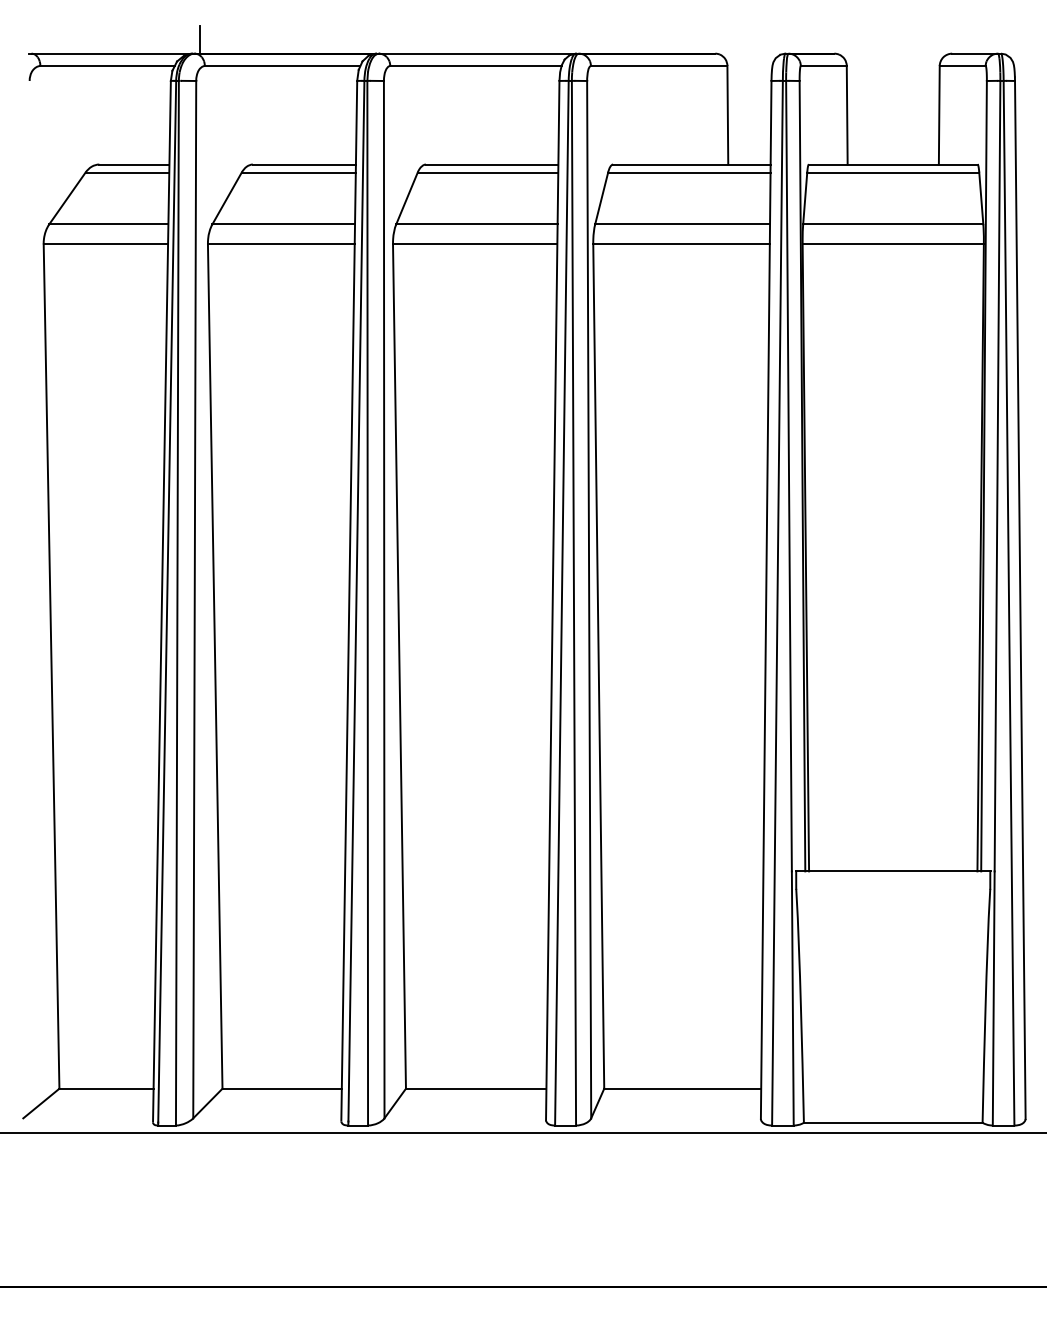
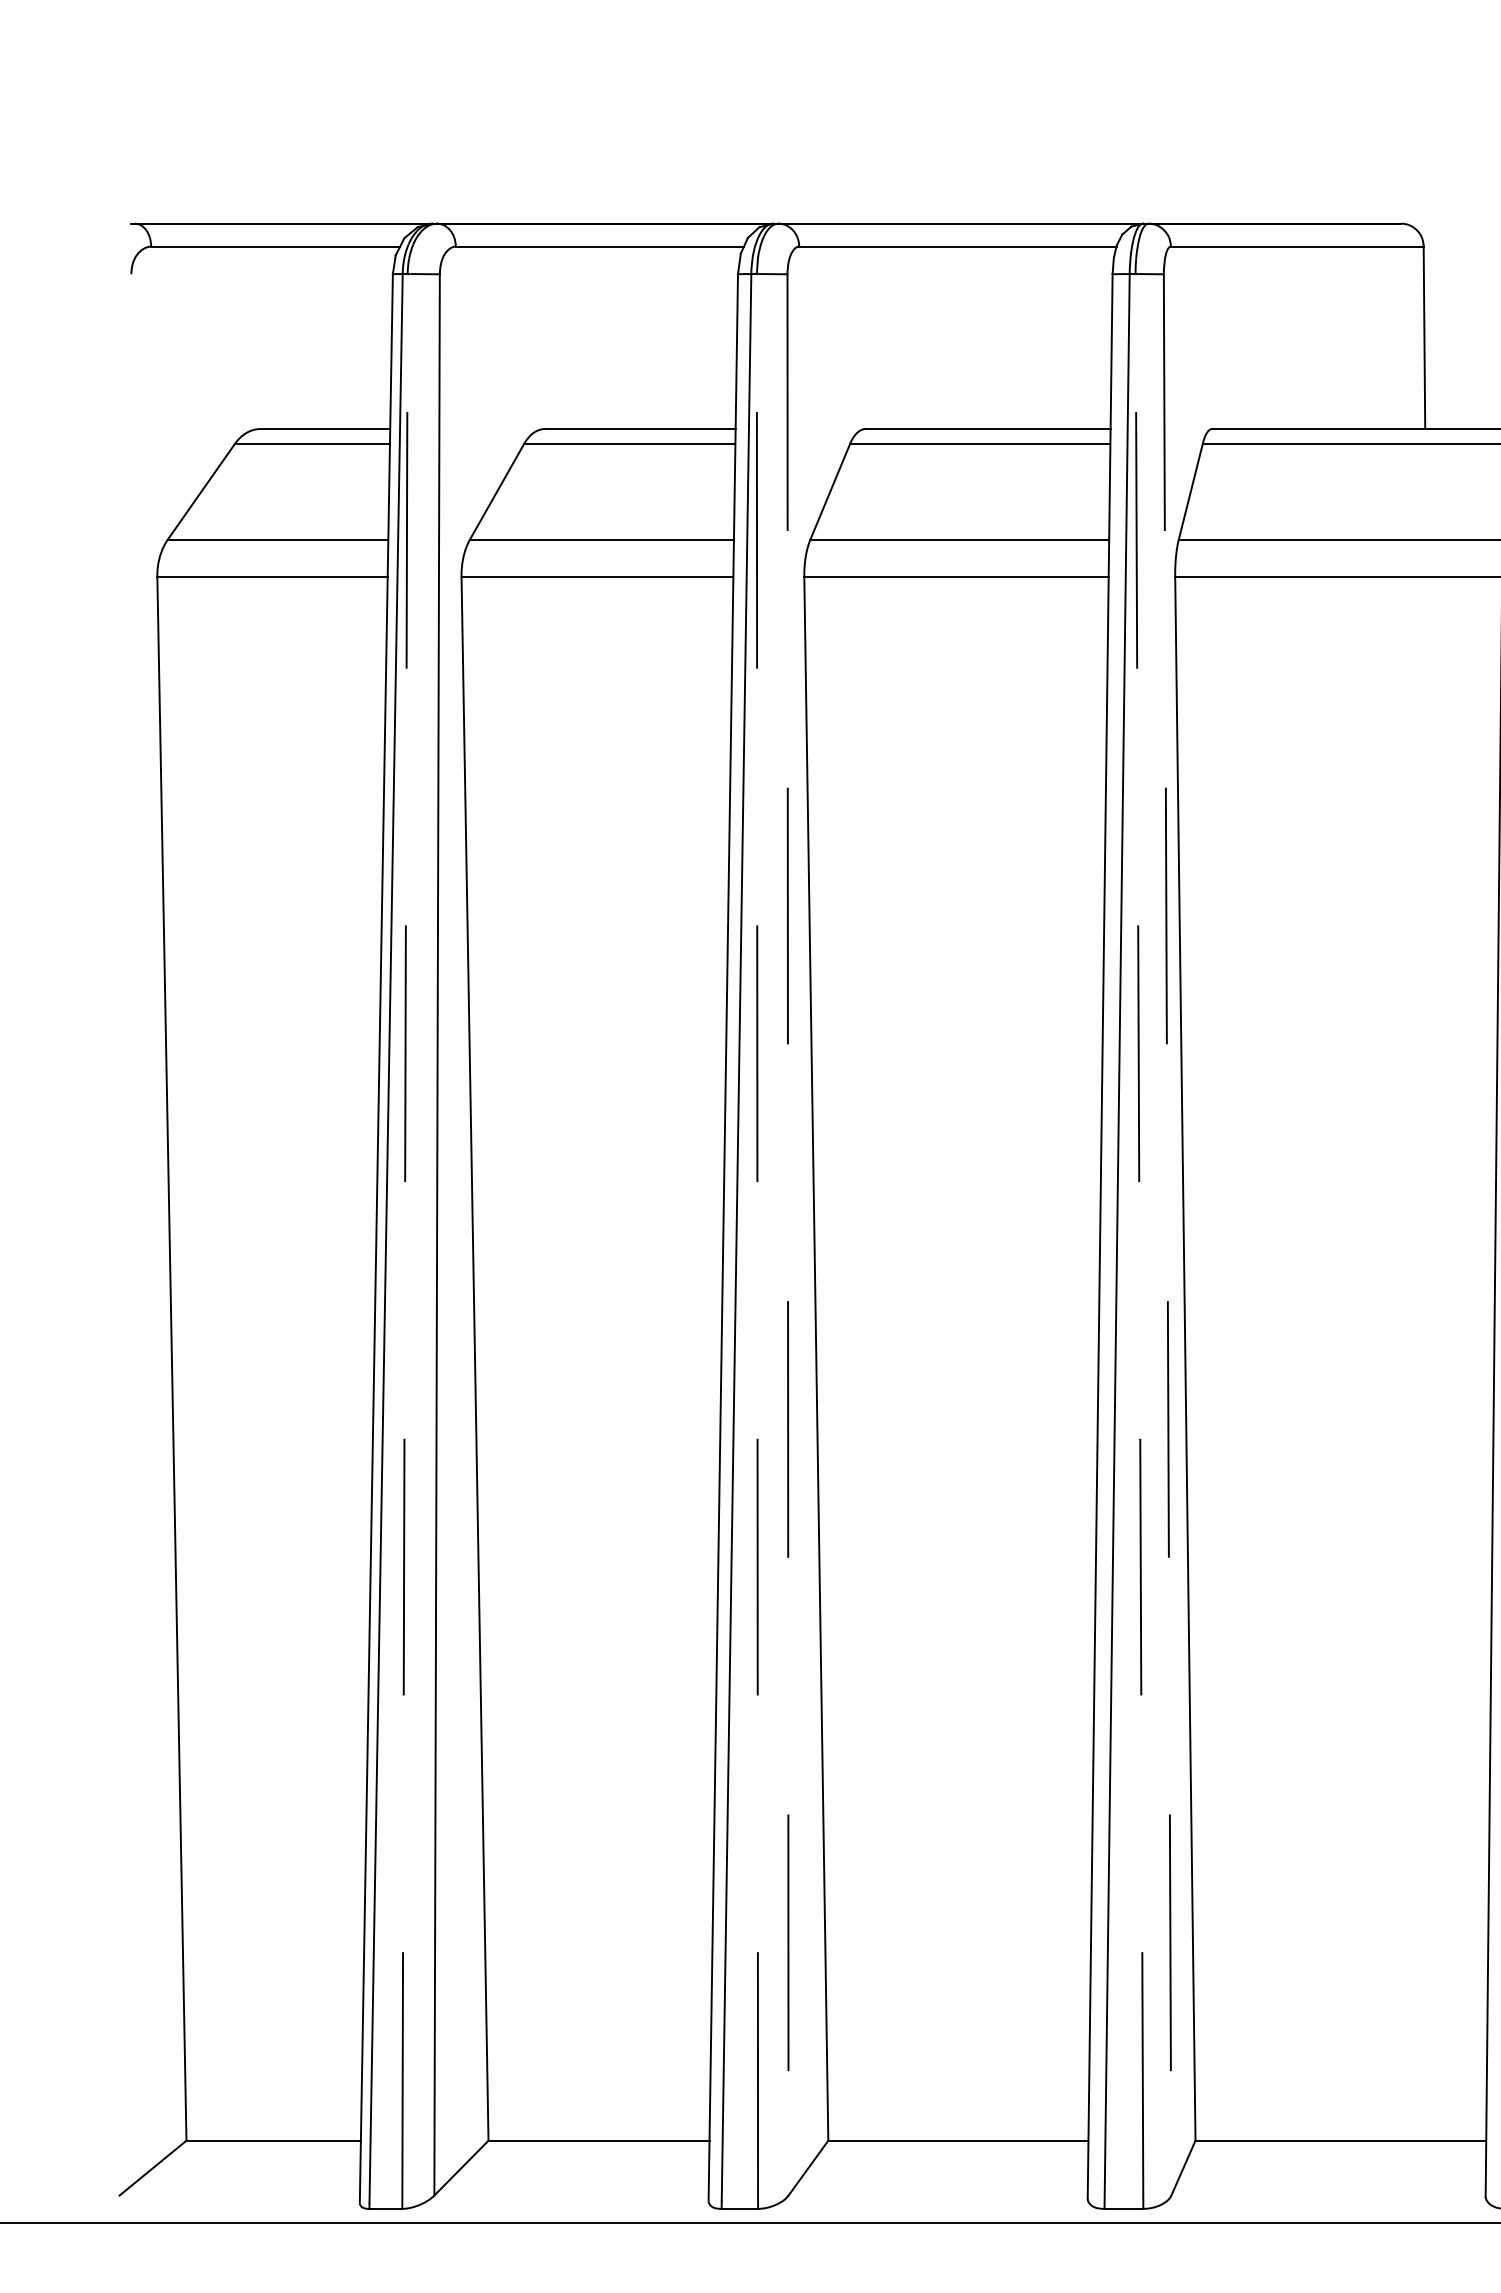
line: (200, 39) -> (447, 197), removed
line: (384, 599) -> (788, 1234), solid -> dashed
line: (589, 599) -> (1168, 1234), solid -> dashed
line: (177, 602) -> (405, 1240), solid -> dashed
line: (367, 602) -> (757, 1240), solid -> dashed
line: (573, 602) -> (1138, 1240), solid -> dashed

